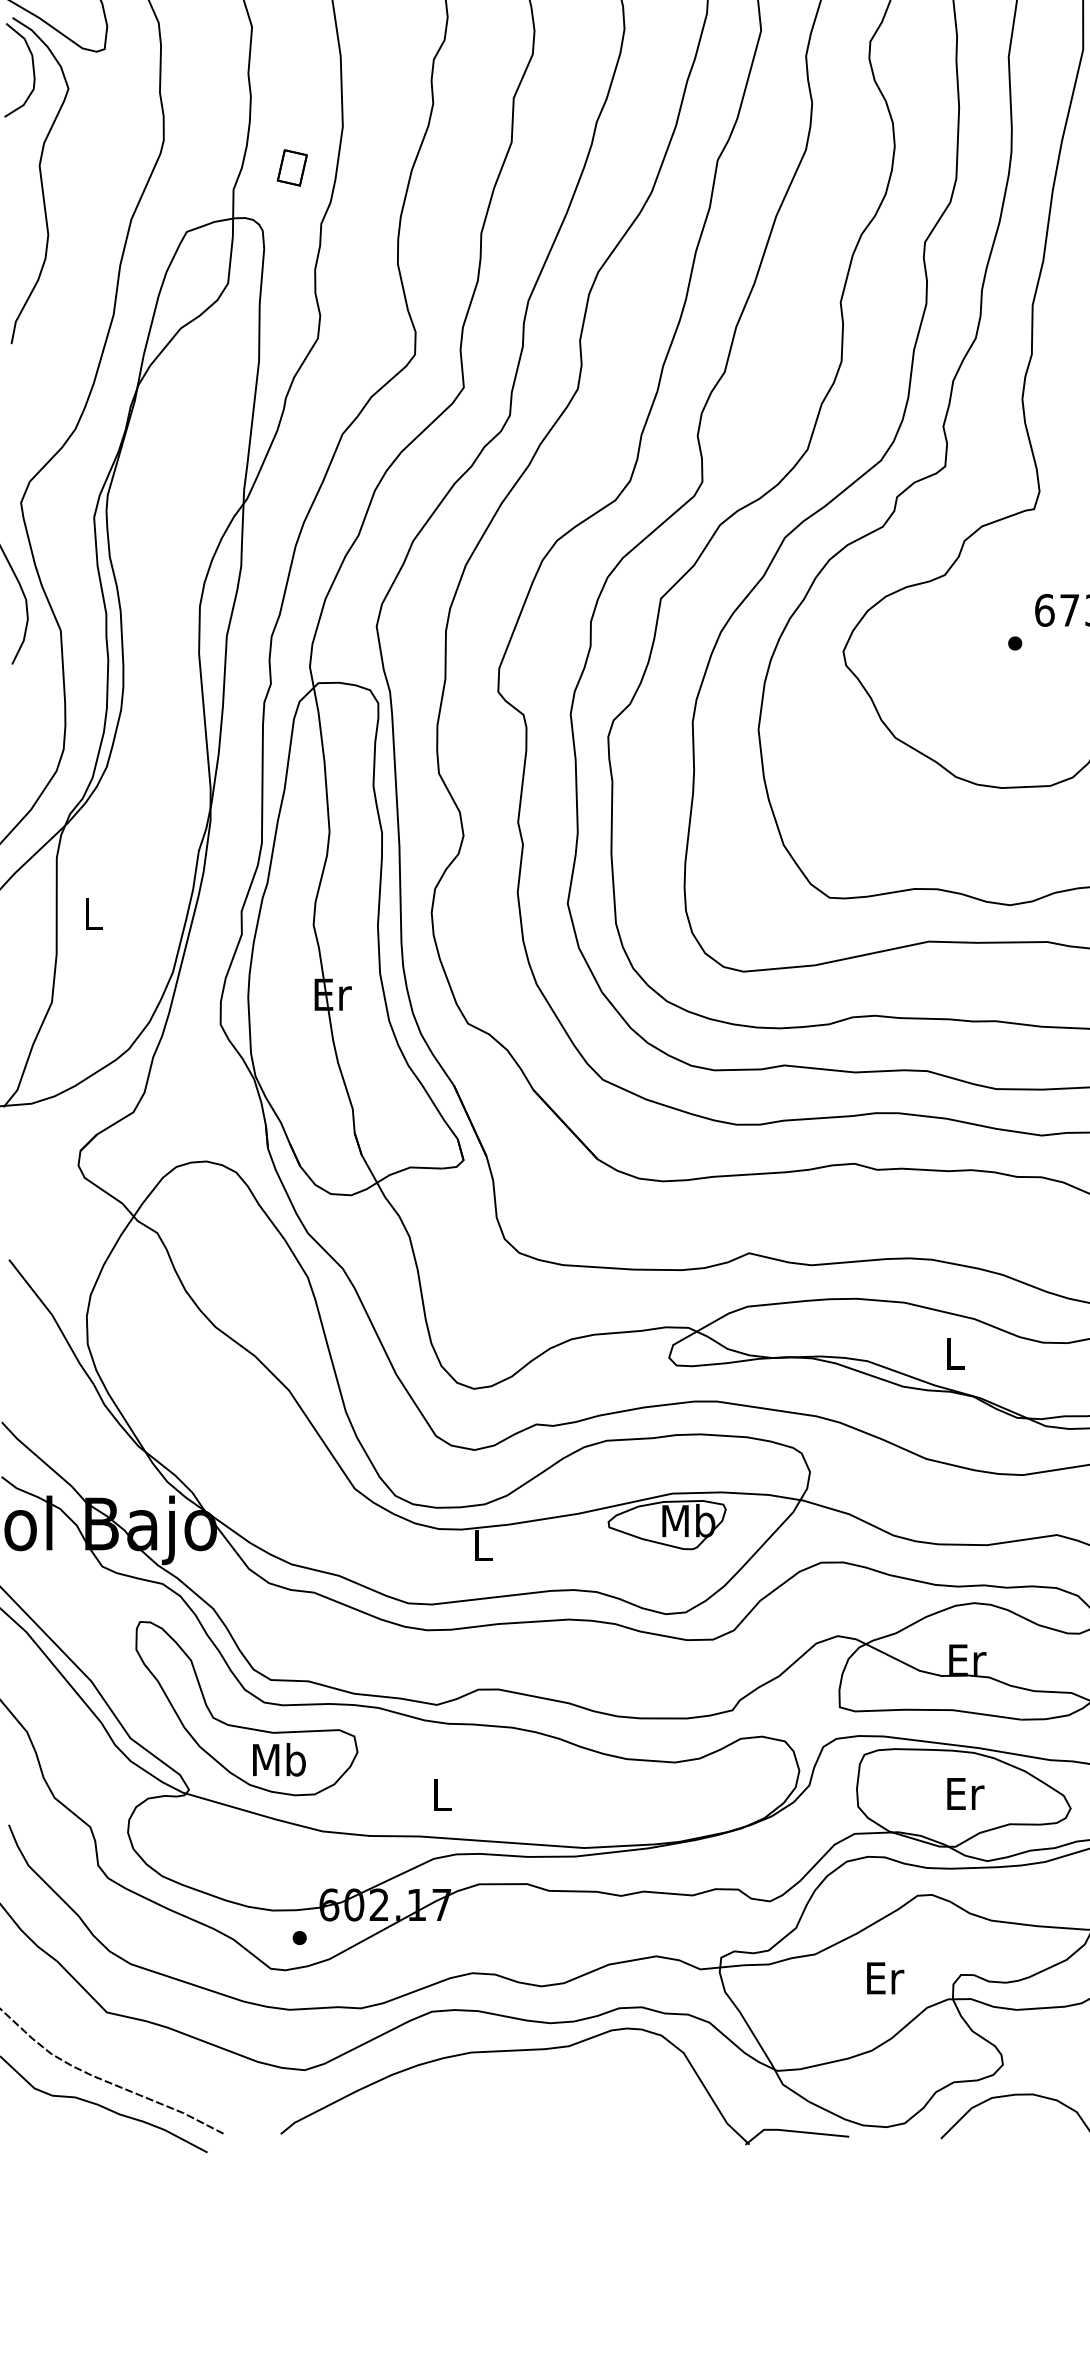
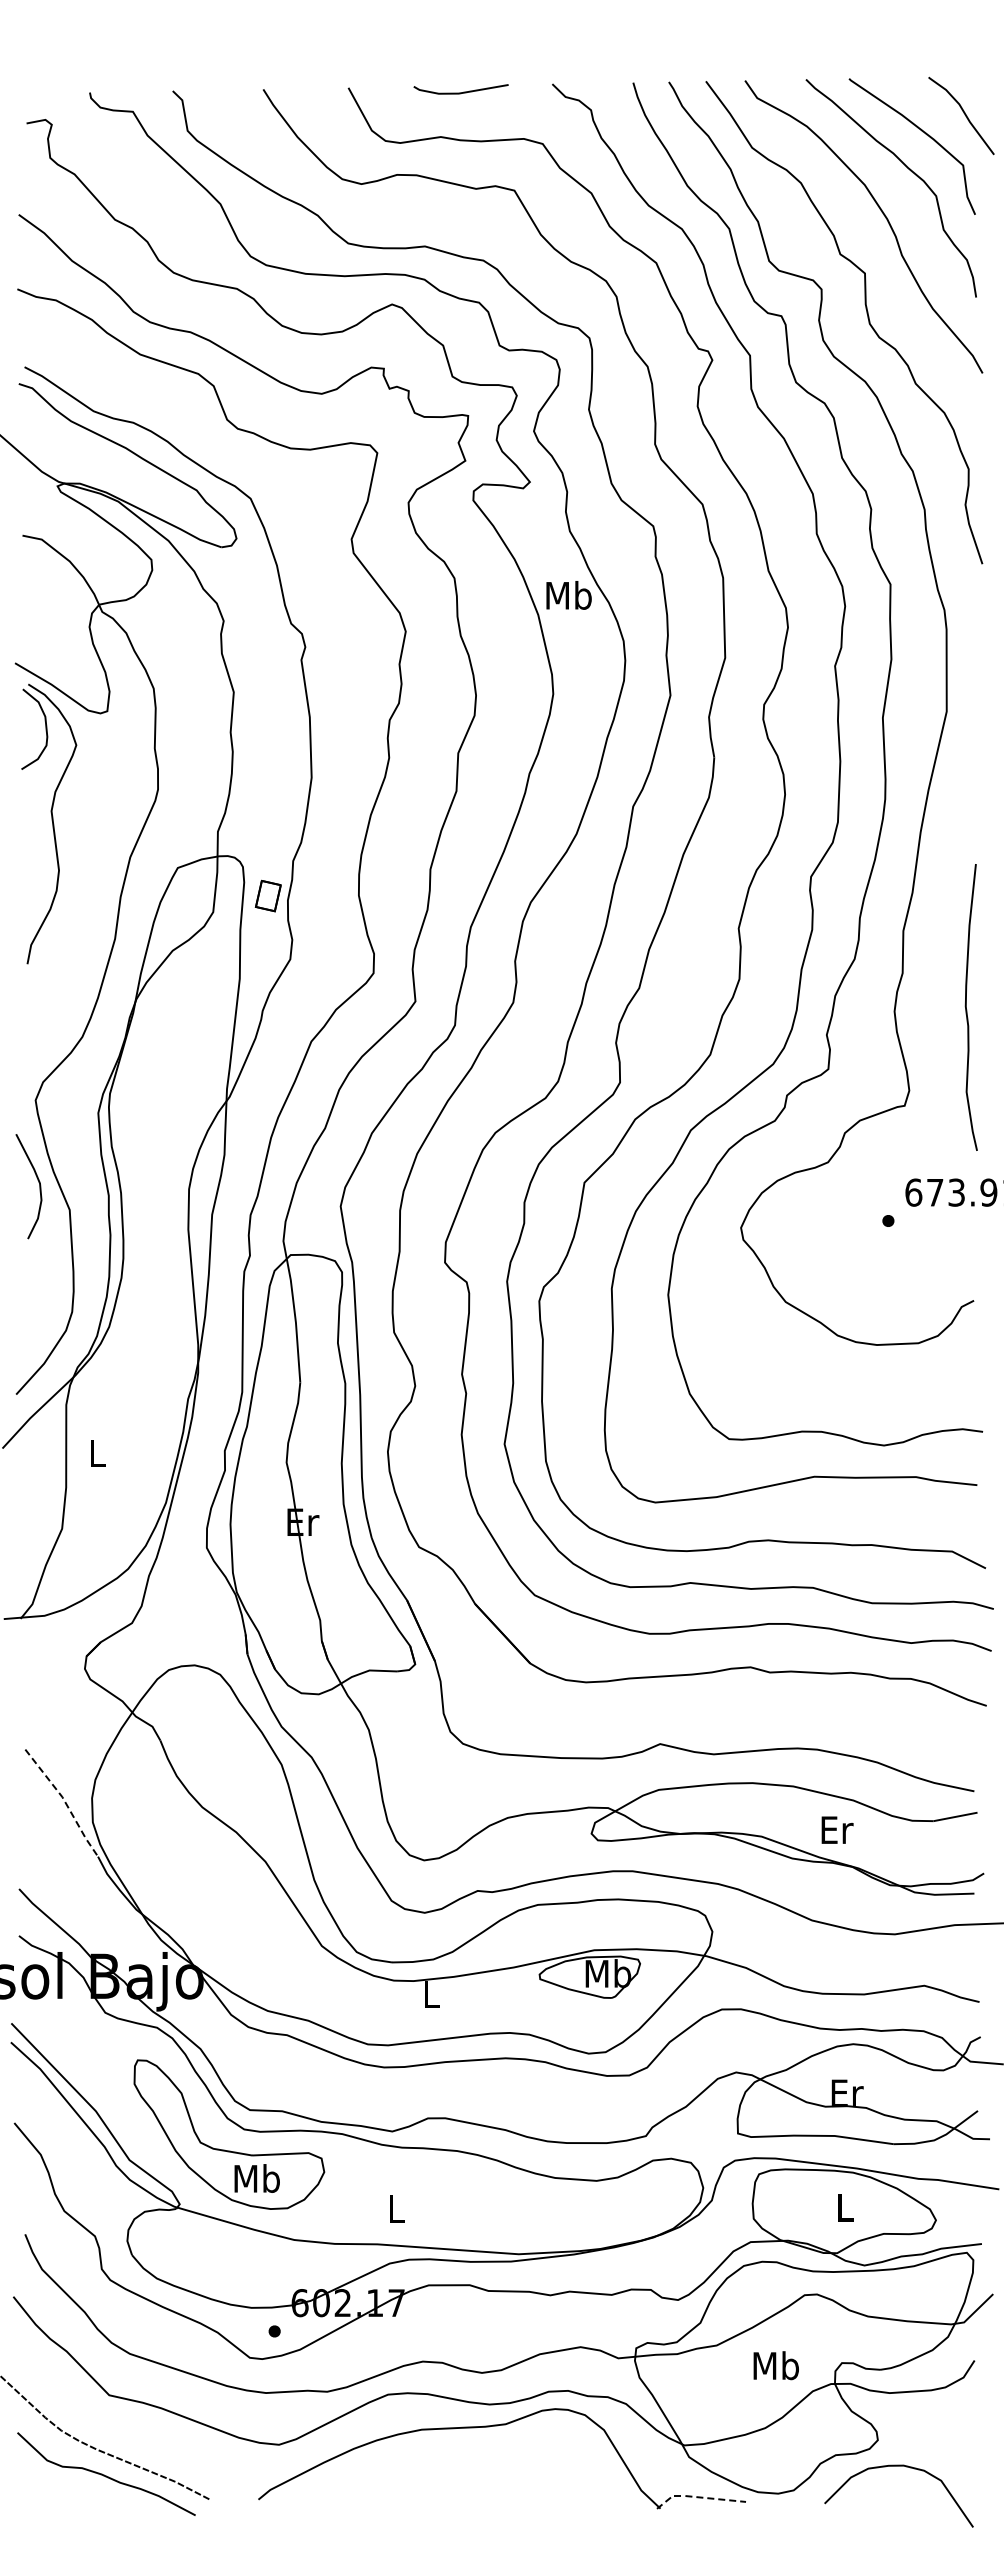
part: (291, 167) -> (267, 895), moved
line: (54, 1320) -> (64, 1801), solid -> dashed
text: (955, 1352) -> (837, 1829), L -> Er
text: (965, 1793) -> (845, 2207), Er -> L
text: (883, 1977) -> (775, 2365), Er -> Mb
line: (793, 2131) -> (698, 2497), solid -> dashed

